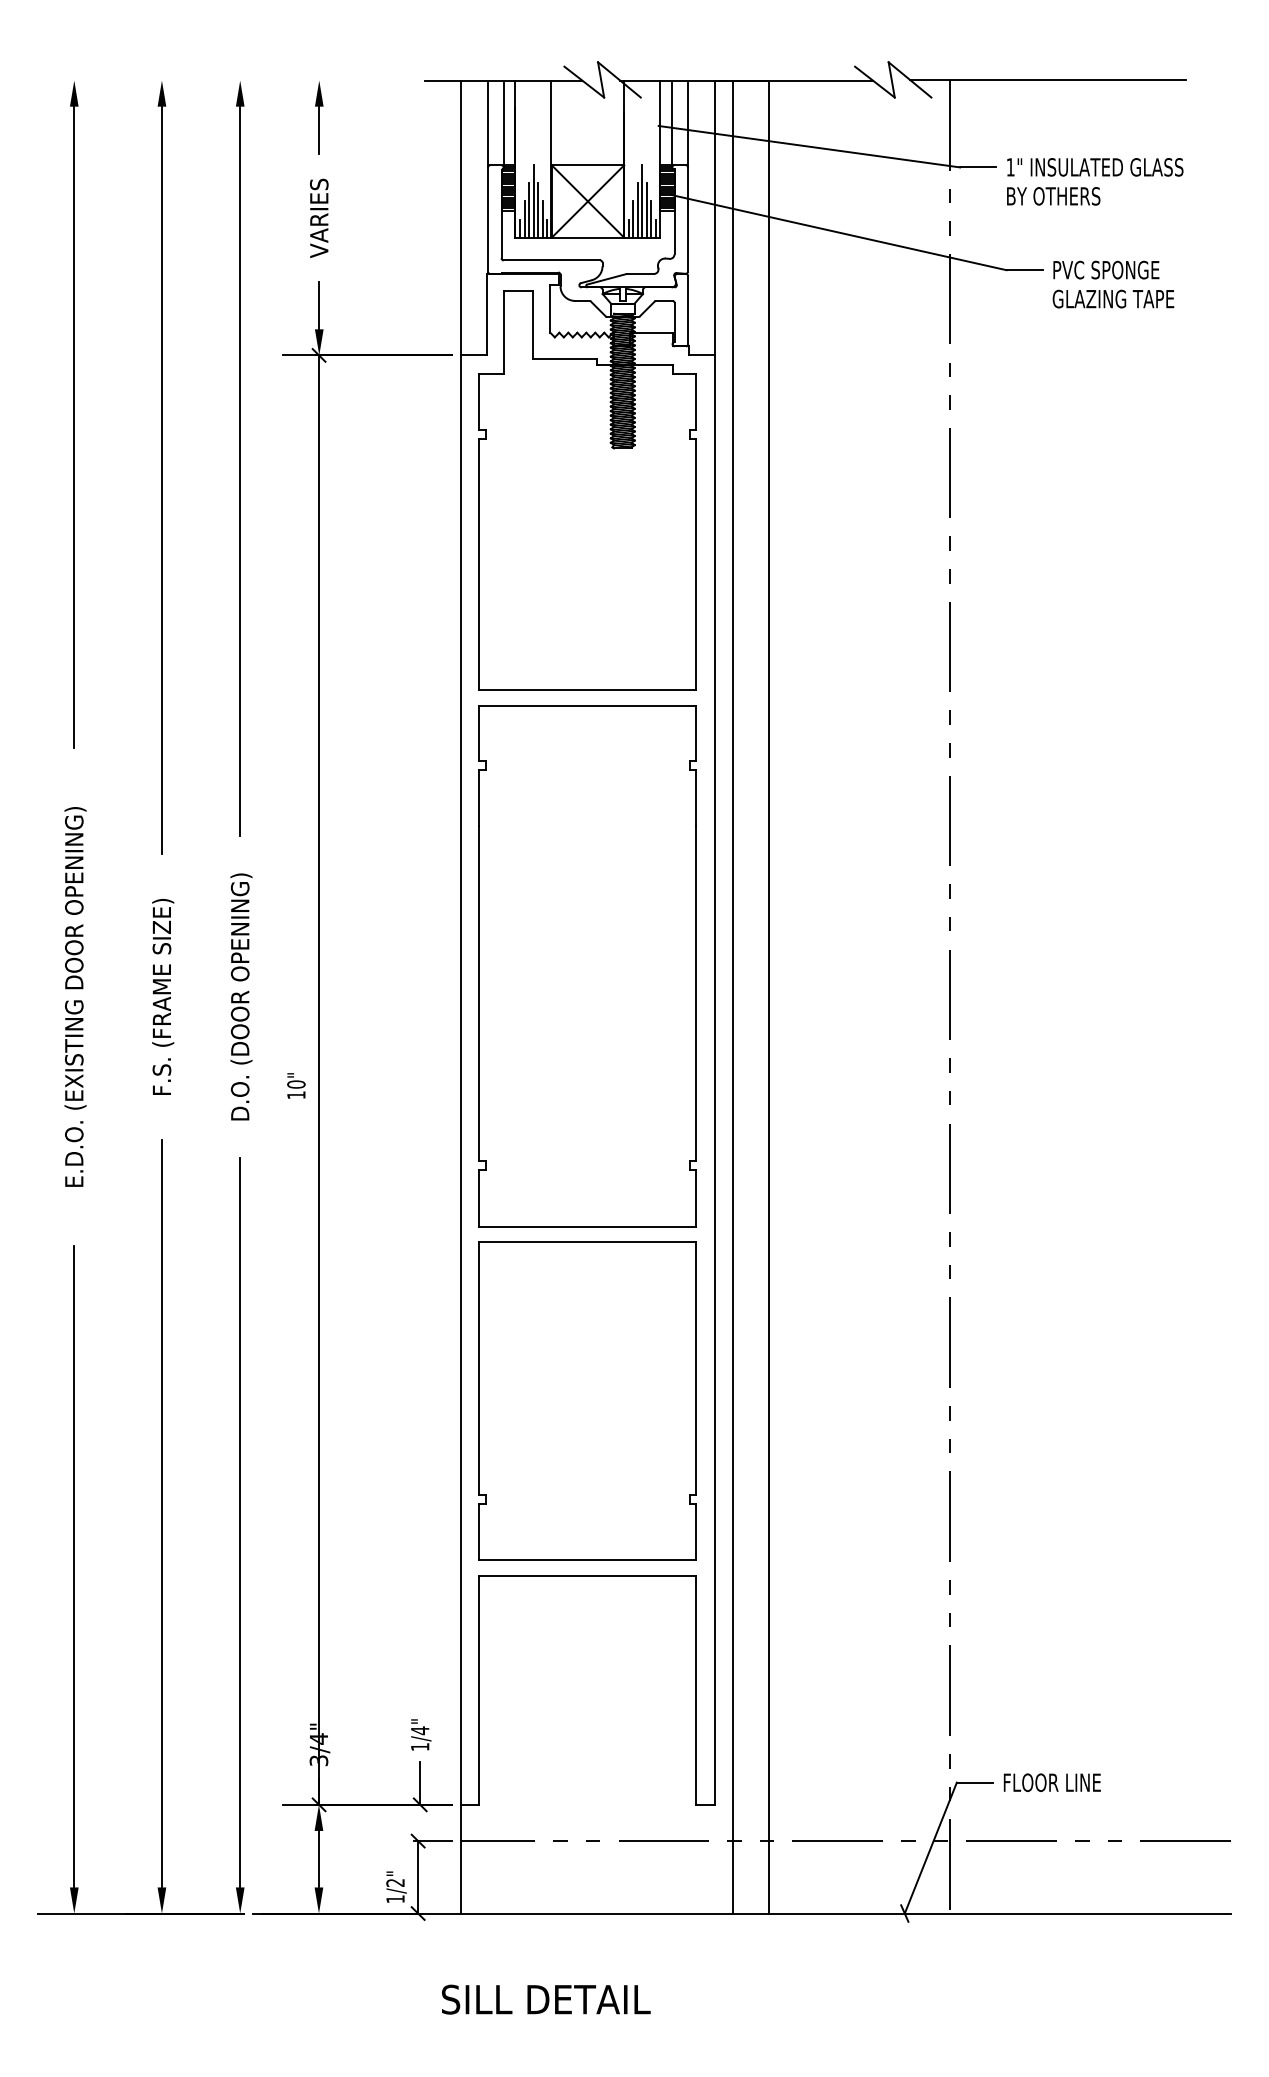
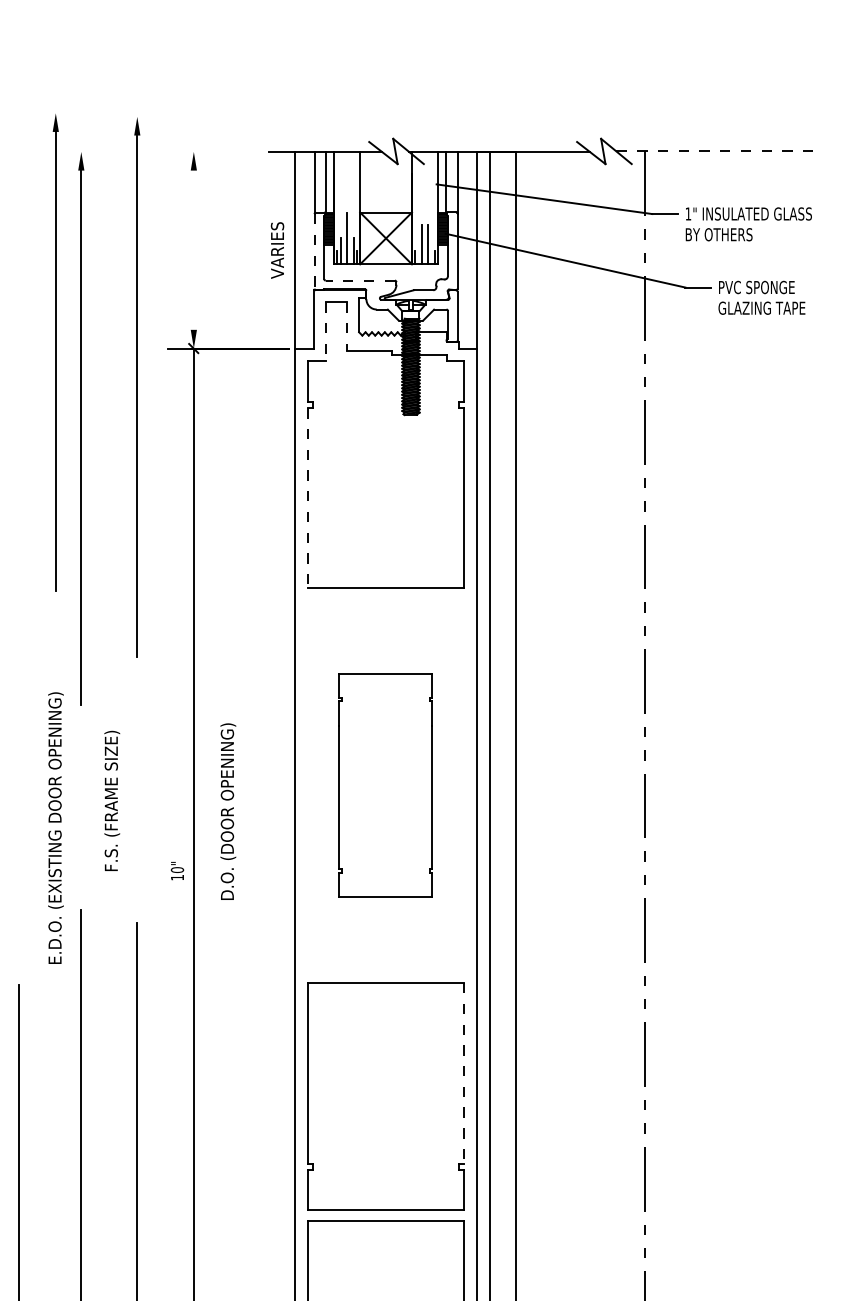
line: (1047, 79) -> (714, 151), solid -> dashed
line: (319, 129) -> (194, 186), removed
line: (642, 201) -> (425, 238), removed
line: (529, 210) -> (344, 244), removed
line: (538, 210) -> (350, 244), removed
text: (319, 218) -> (277, 250), moved
line: (633, 219) -> (418, 251), removed
line: (651, 219) -> (431, 251), removed
line: (488, 220) -> (314, 252), solid -> dashed
line: (551, 260) -> (359, 280), solid -> dashed
line: (319, 305) -> (194, 312), removed
line: (533, 324) -> (347, 326), solid -> dashed
line: (503, 332) -> (325, 332), solid -> dashed
part: (74, 414) -> (55, 352), moved
part: (240, 458) -> (137, 387), moved
line: (479, 564) -> (308, 498), solid -> dashed
part: (587, 966) -> (385, 785), size x0.6
text: (75, 996) -> (55, 827), moved
text: (163, 996) -> (112, 800), moved
text: (241, 996) -> (228, 811), moved
line: (696, 1369) -> (463, 1073), solid -> dashed

